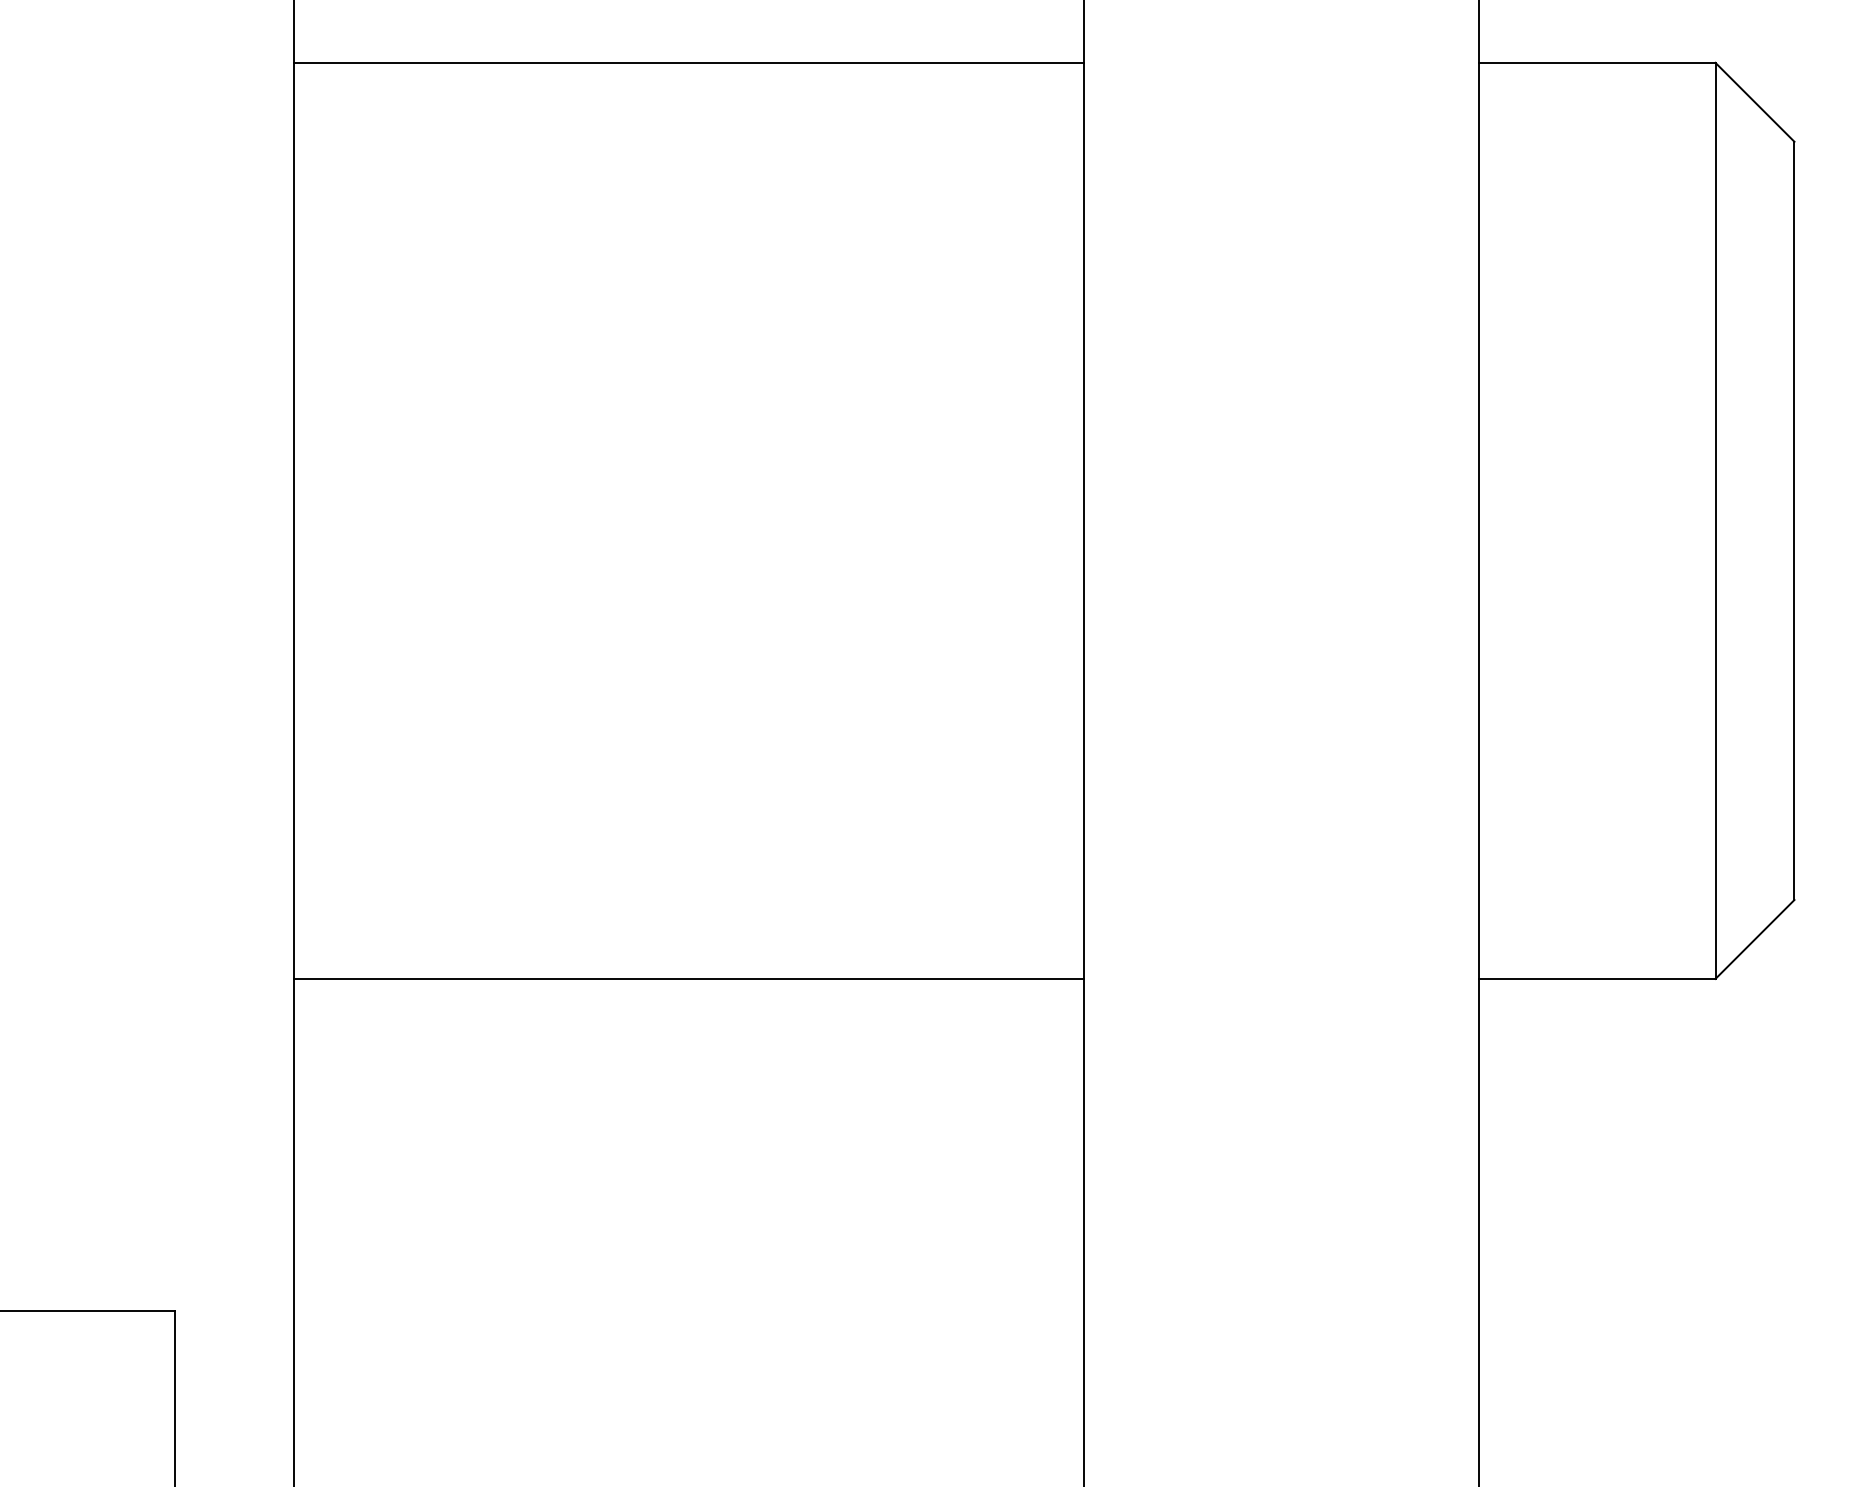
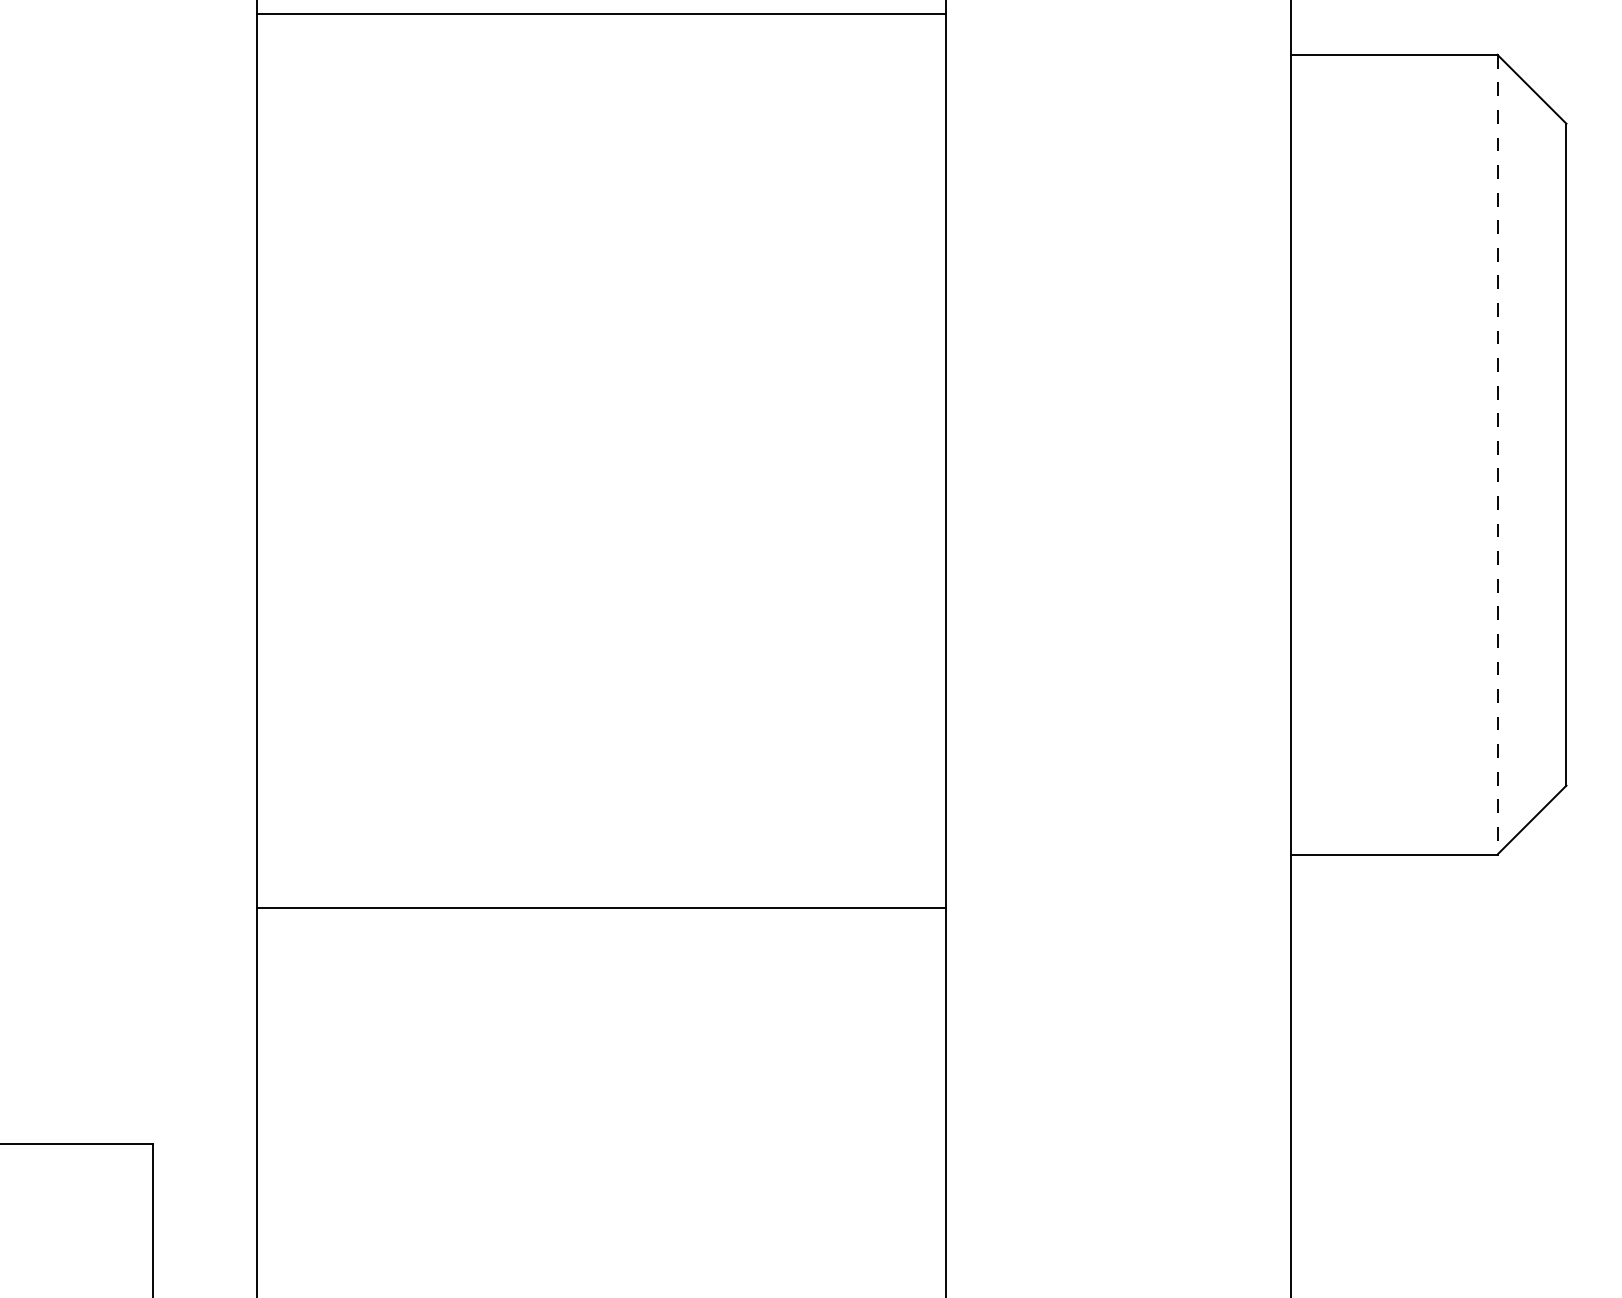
line: (688, 62) -> (601, 13), moved
line: (1715, 520) -> (1497, 454), solid -> dashed
line: (688, 978) -> (601, 907), moved

